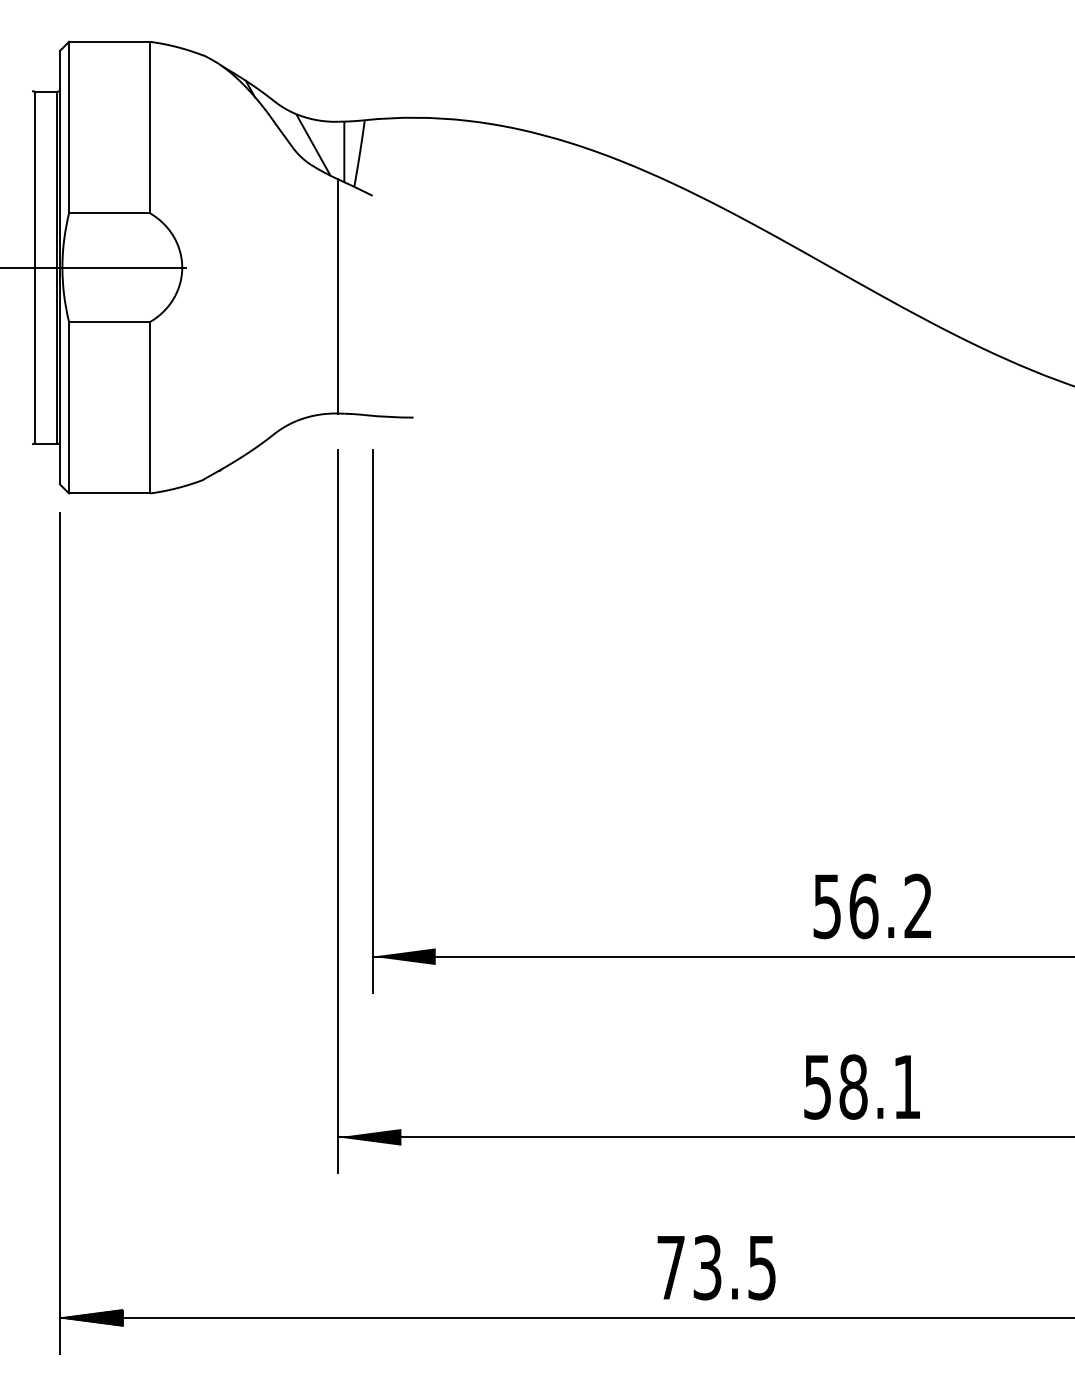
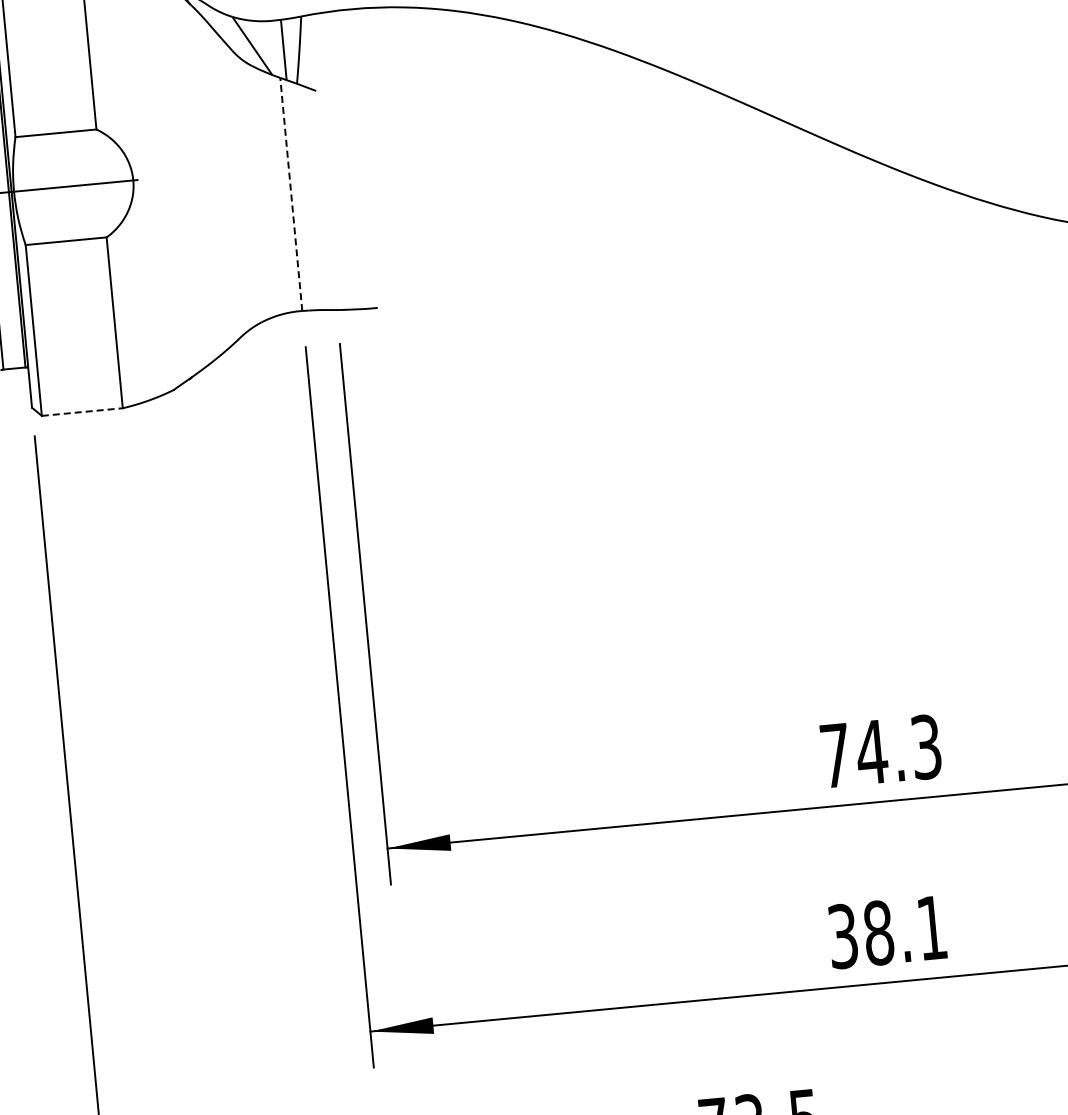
line: (338, 295) -> (291, 193), solid -> dashed
line: (109, 493) -> (82, 412), solid -> dashed
text: (872, 906) -> (880, 751), 56.2 -> 74.3
text: (817, 1086) -> (842, 935), 58.1 -> 38.1

